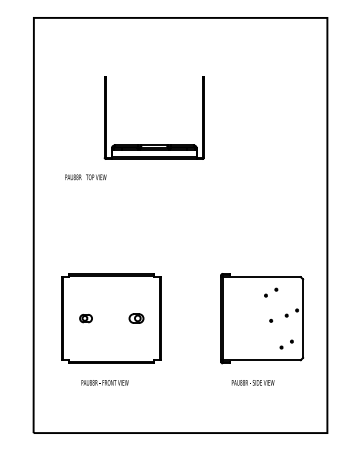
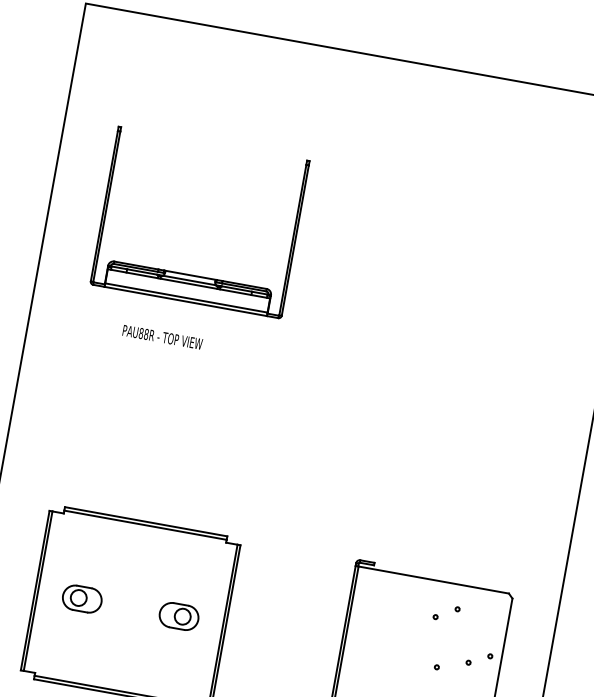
part: (153, 144) -> (189, 273), moved
text: (85, 177) -> (161, 337), moved
part: (85, 318) -> (81, 598), size x1.67
part: (136, 318) -> (179, 616), size x1.43

